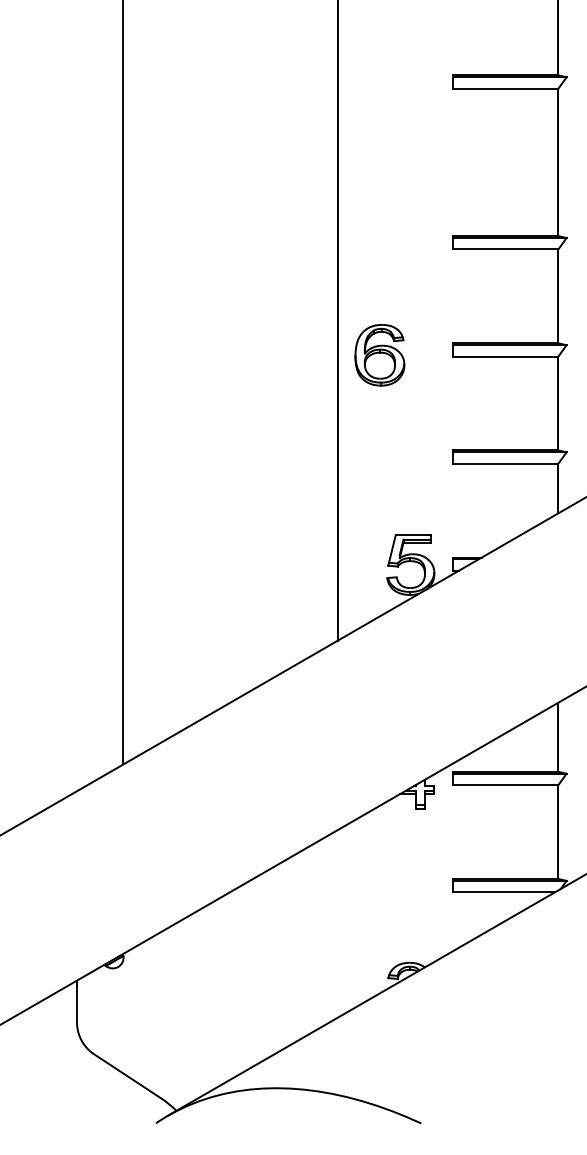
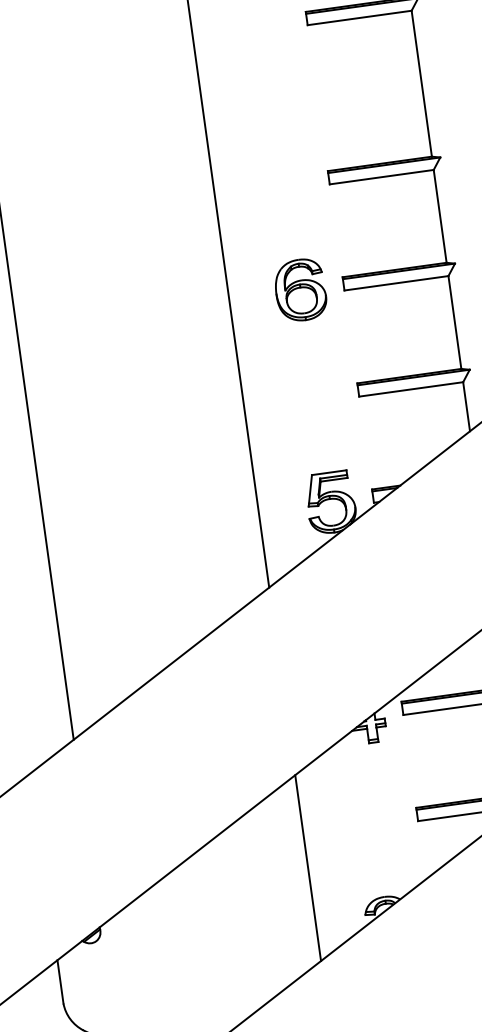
part: (379, 355) -> (300, 290), moved
line: (338, 923) -> (308, 867), added

